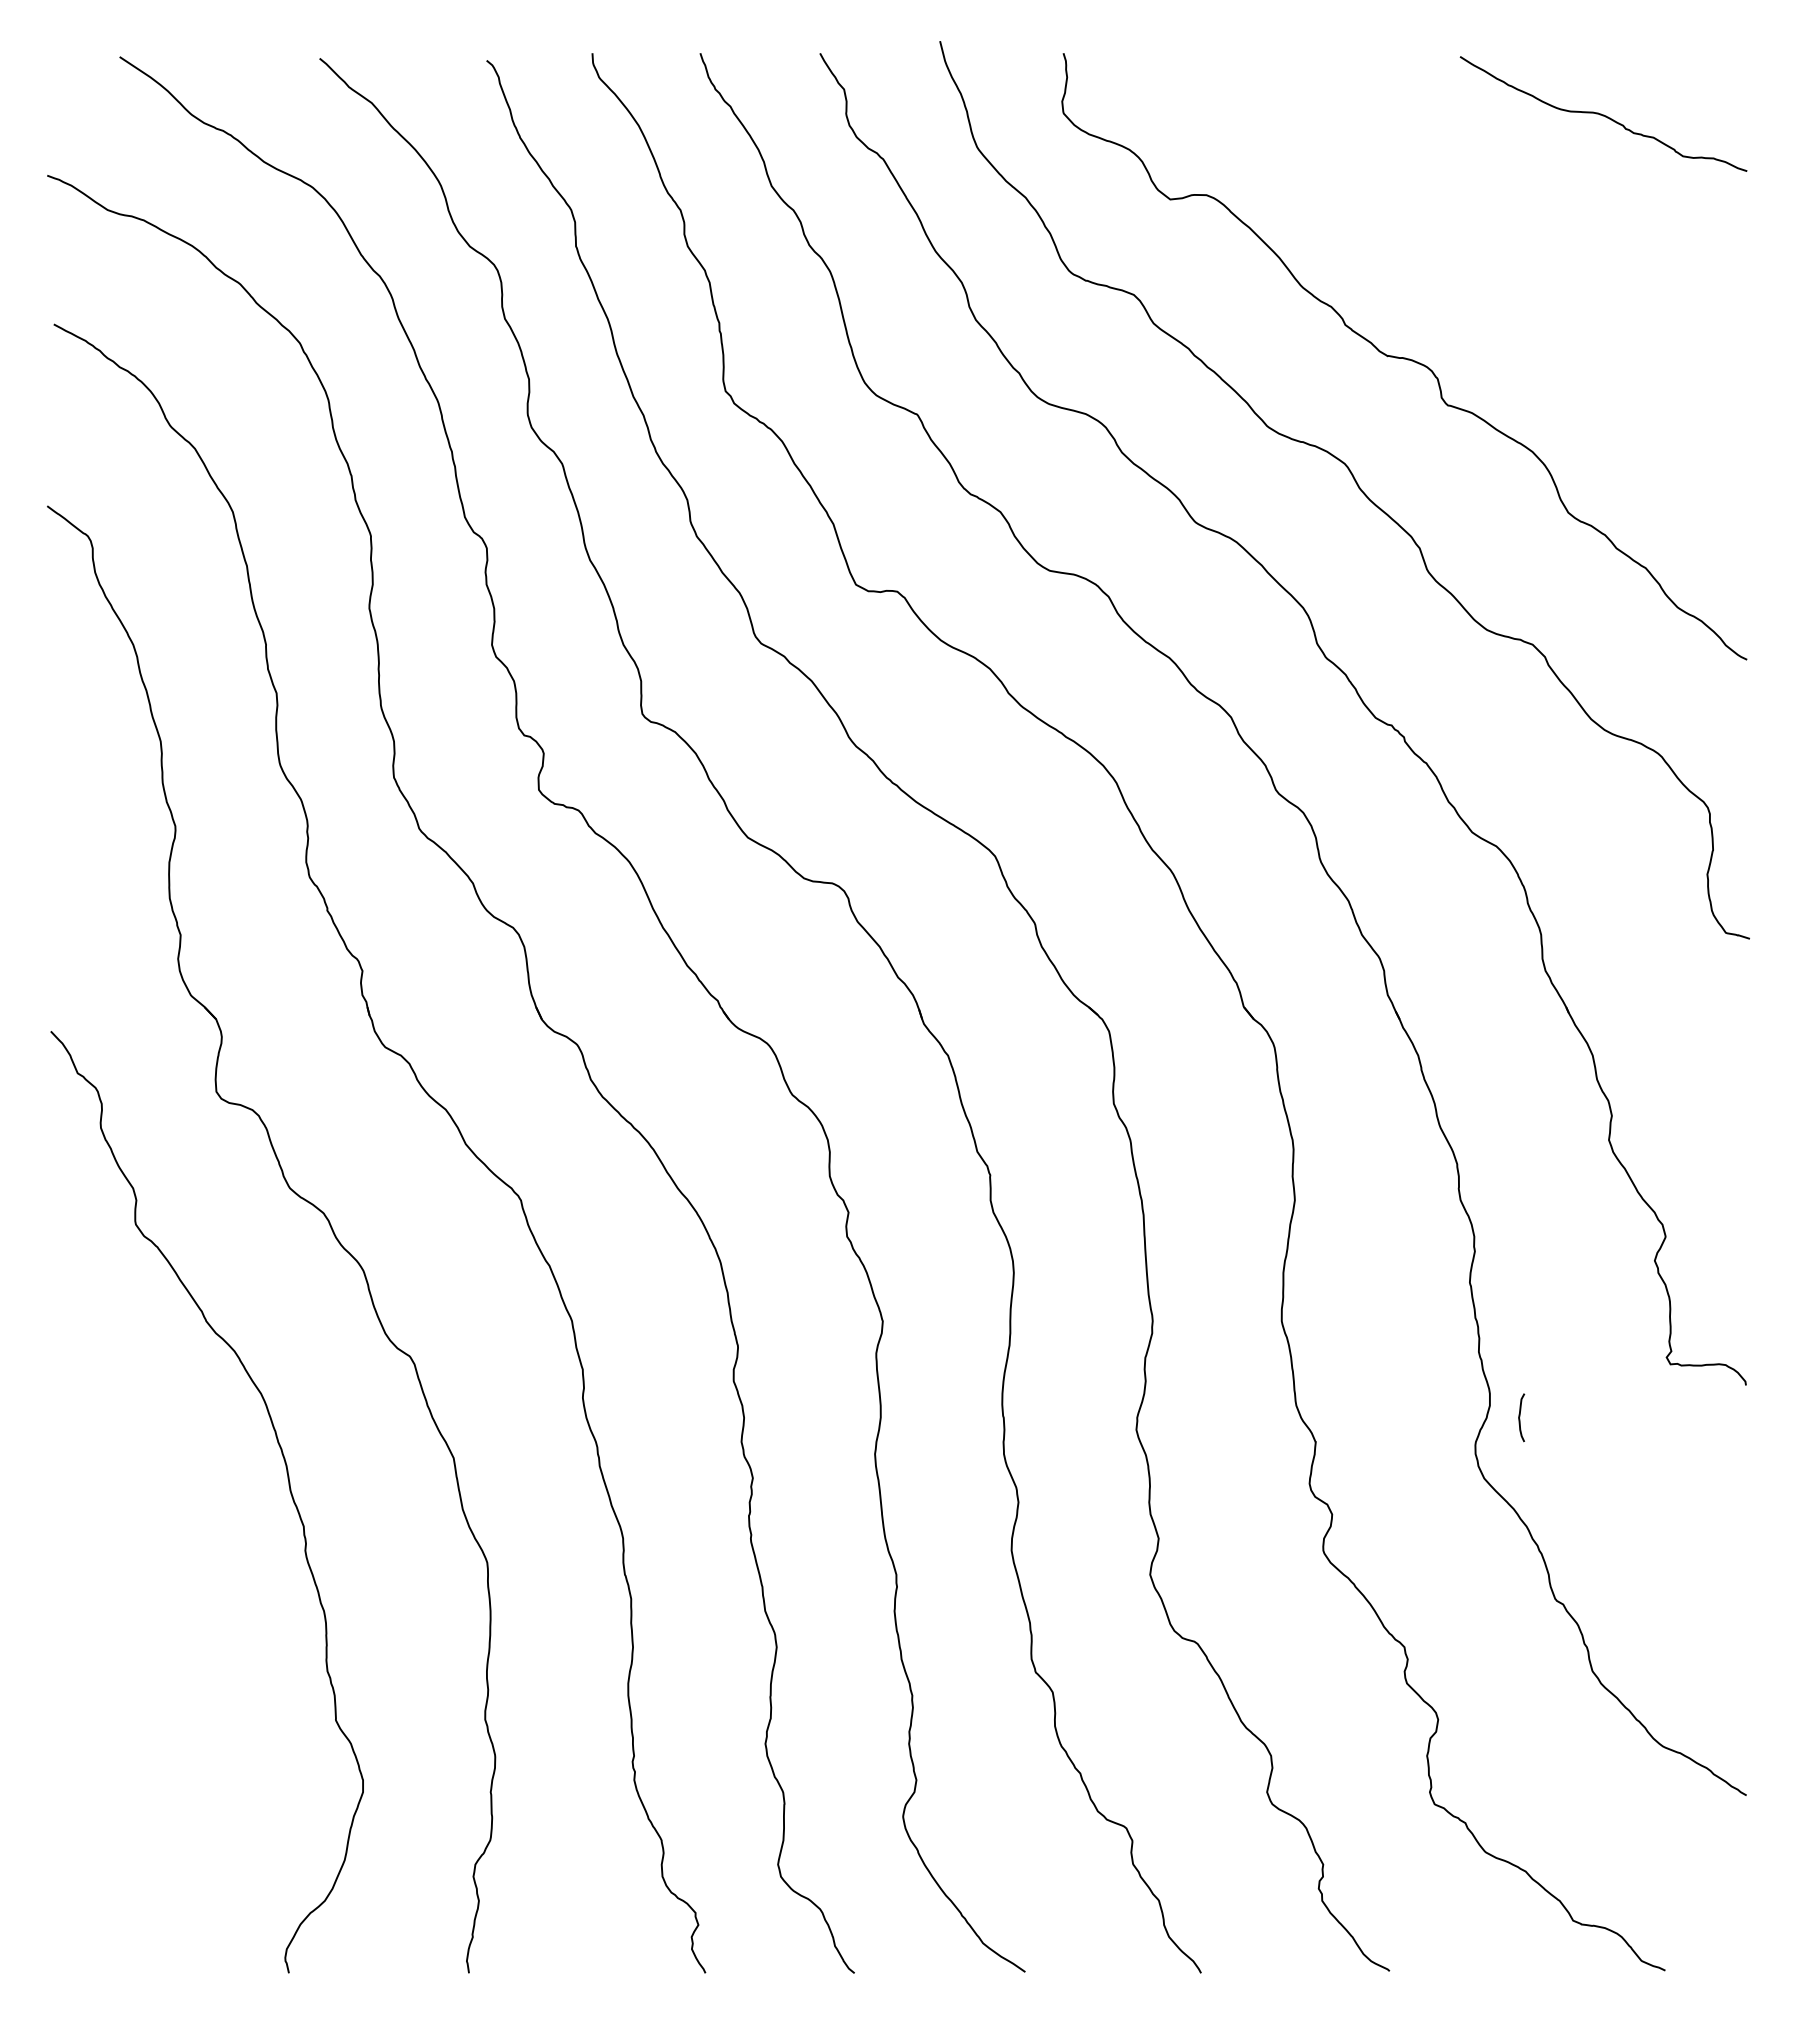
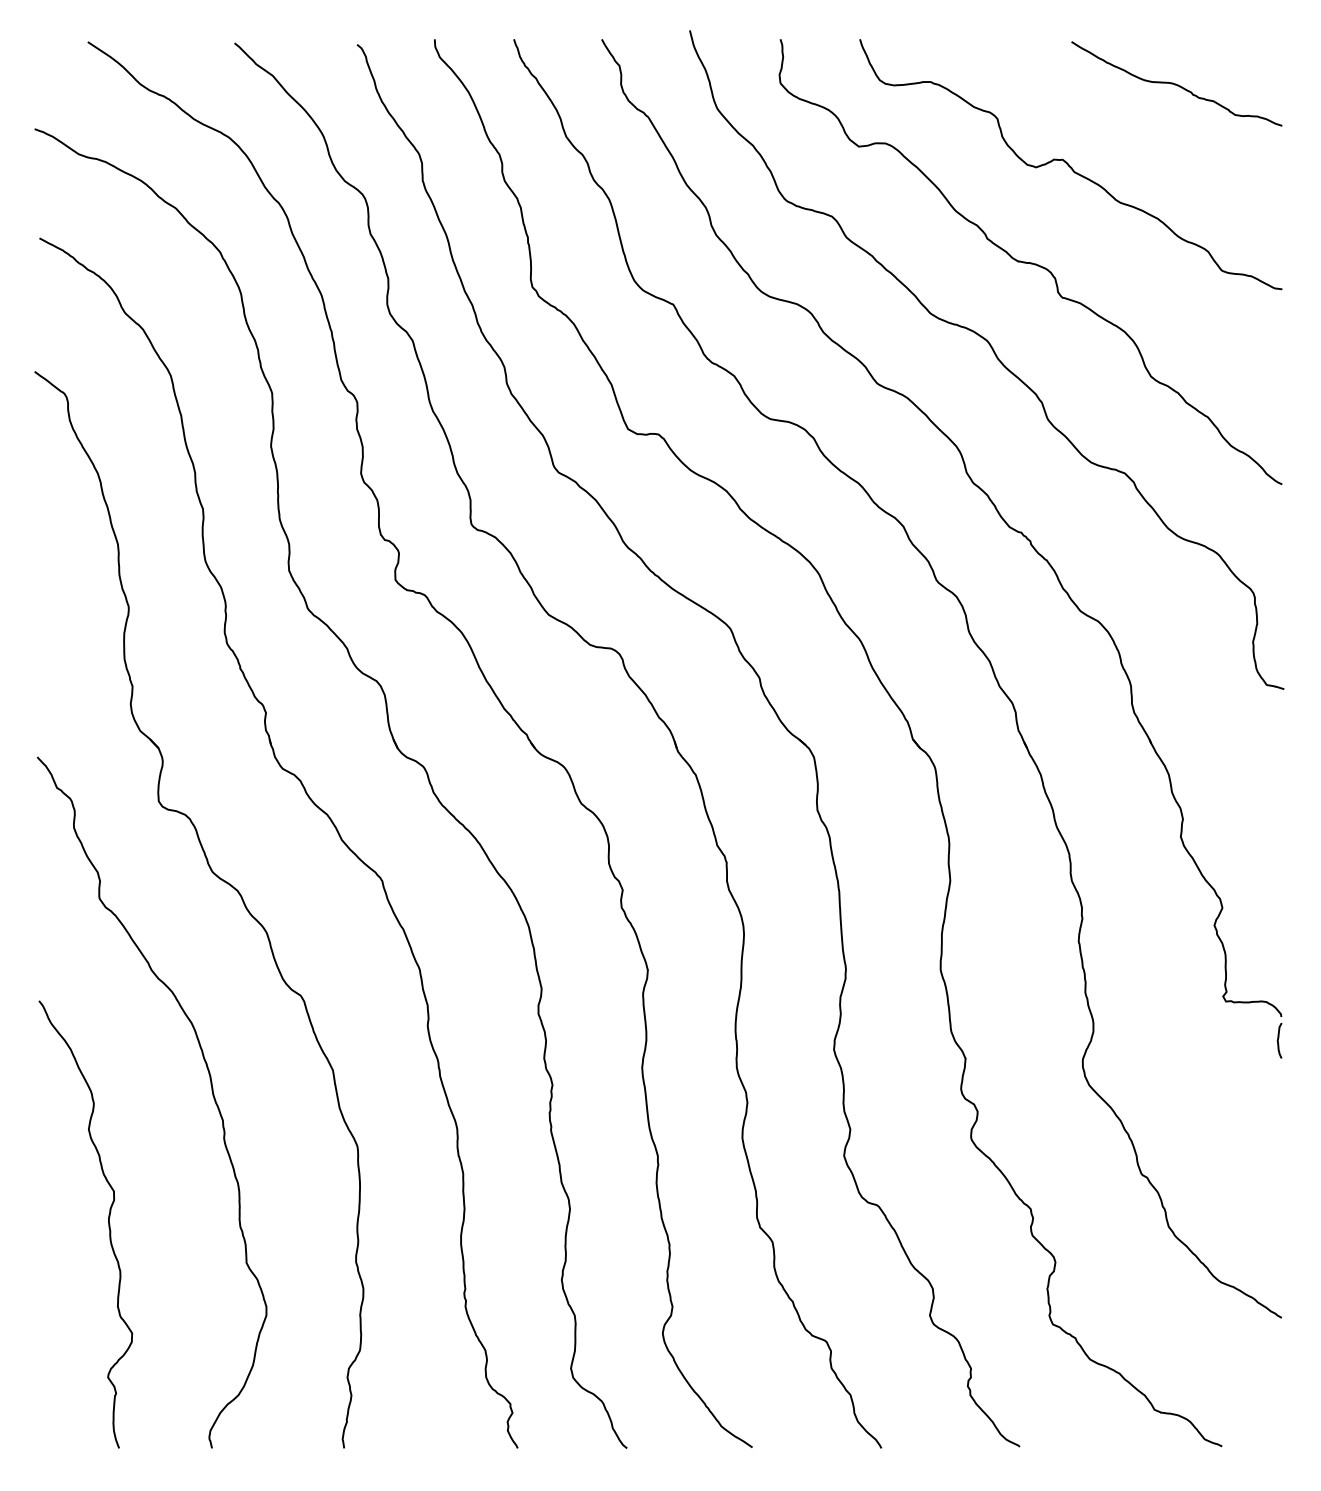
curve: (1457, 225) -> (1069, 165), added
curve: (1520, 1416) -> (1278, 1039), moved
curve: (147, 1667) -> (108, 1224), added

